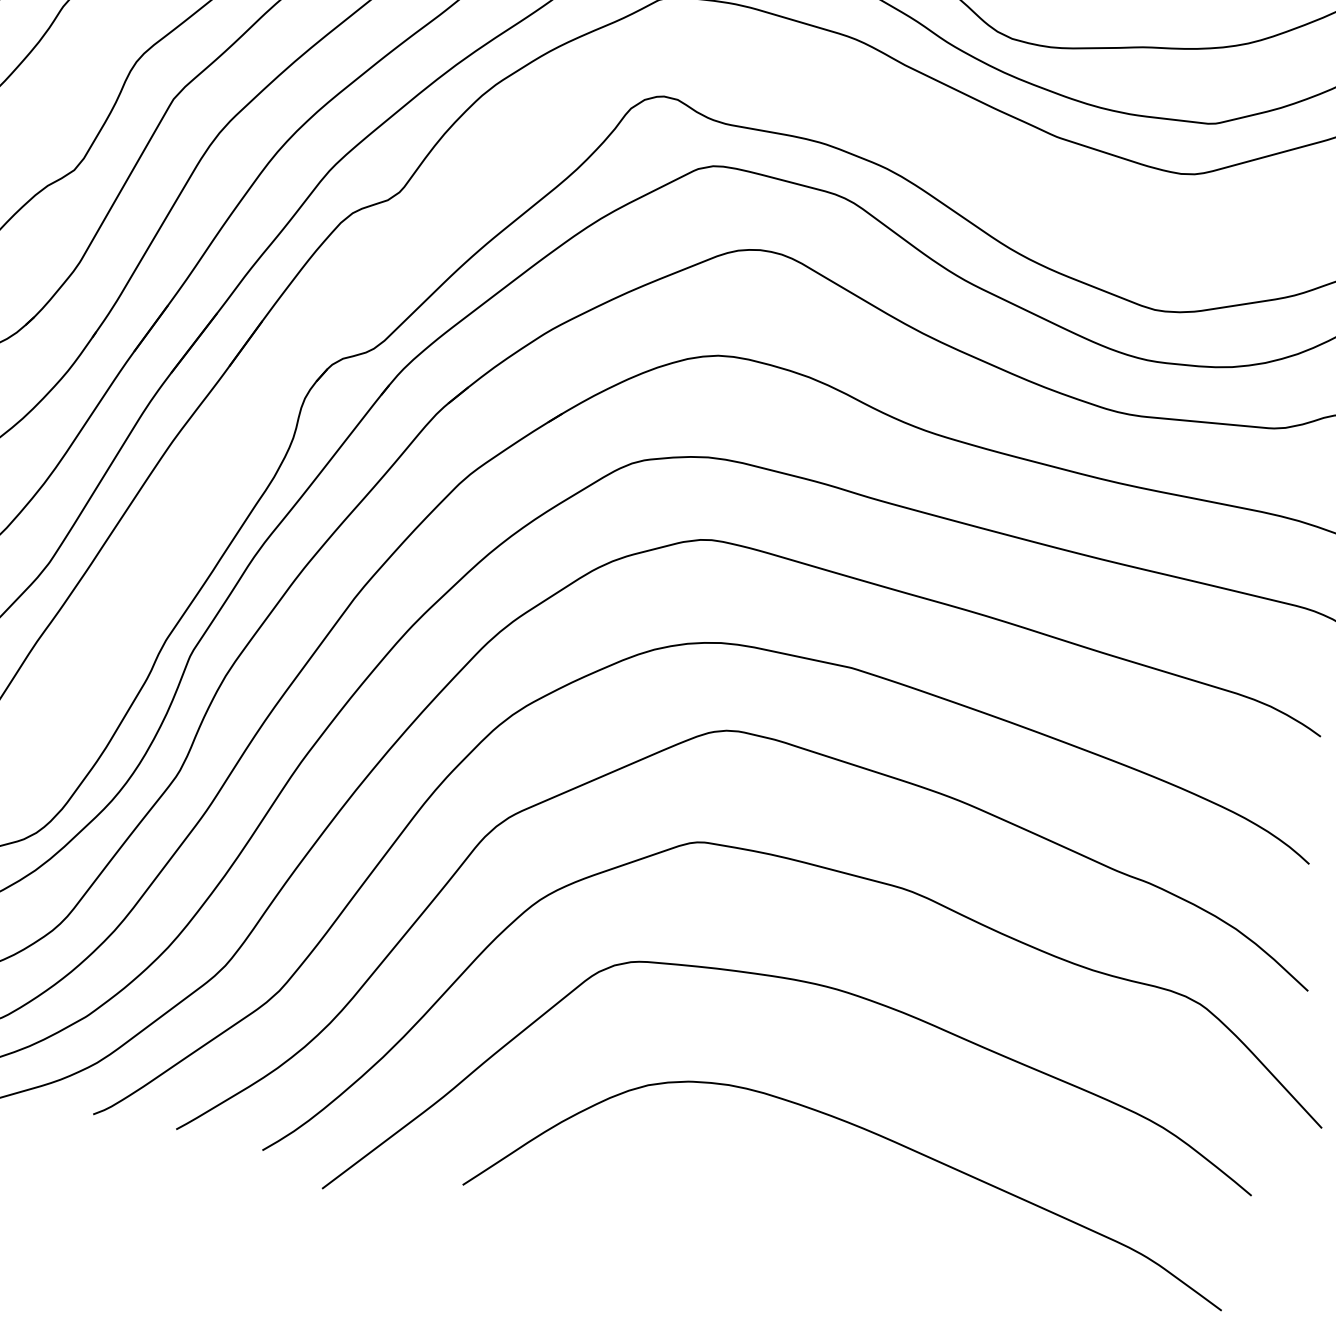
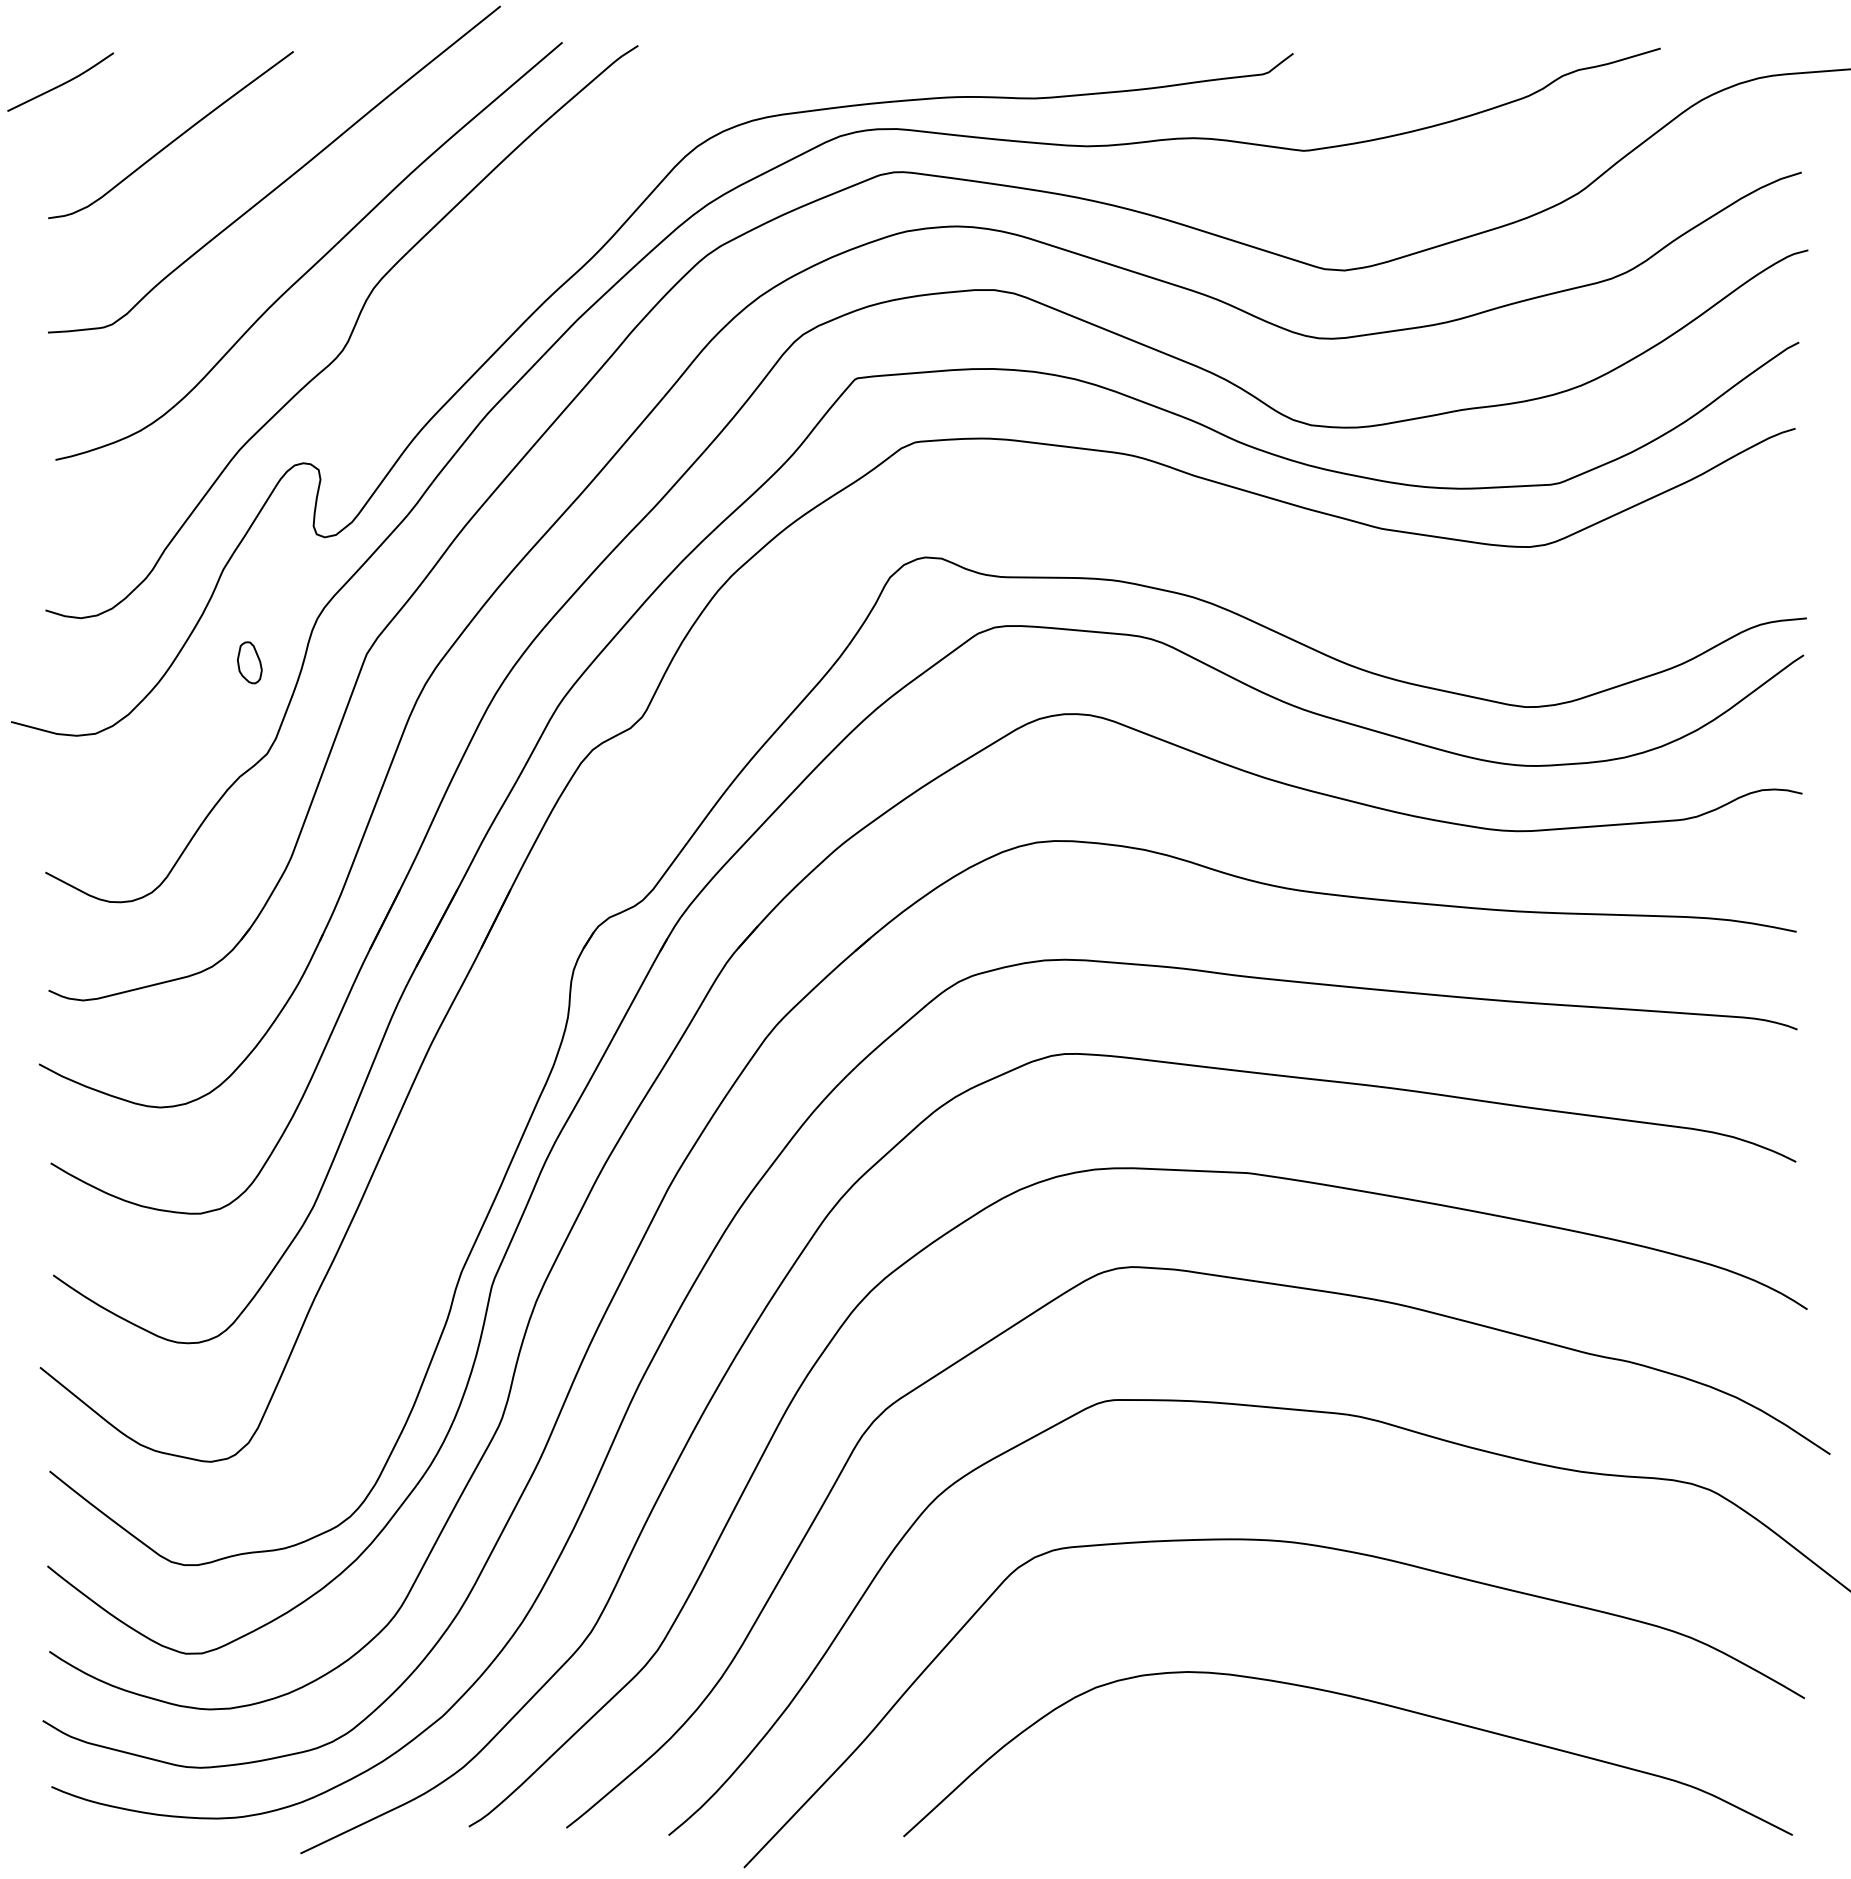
part: (72, 89) -> (249, 662), added

